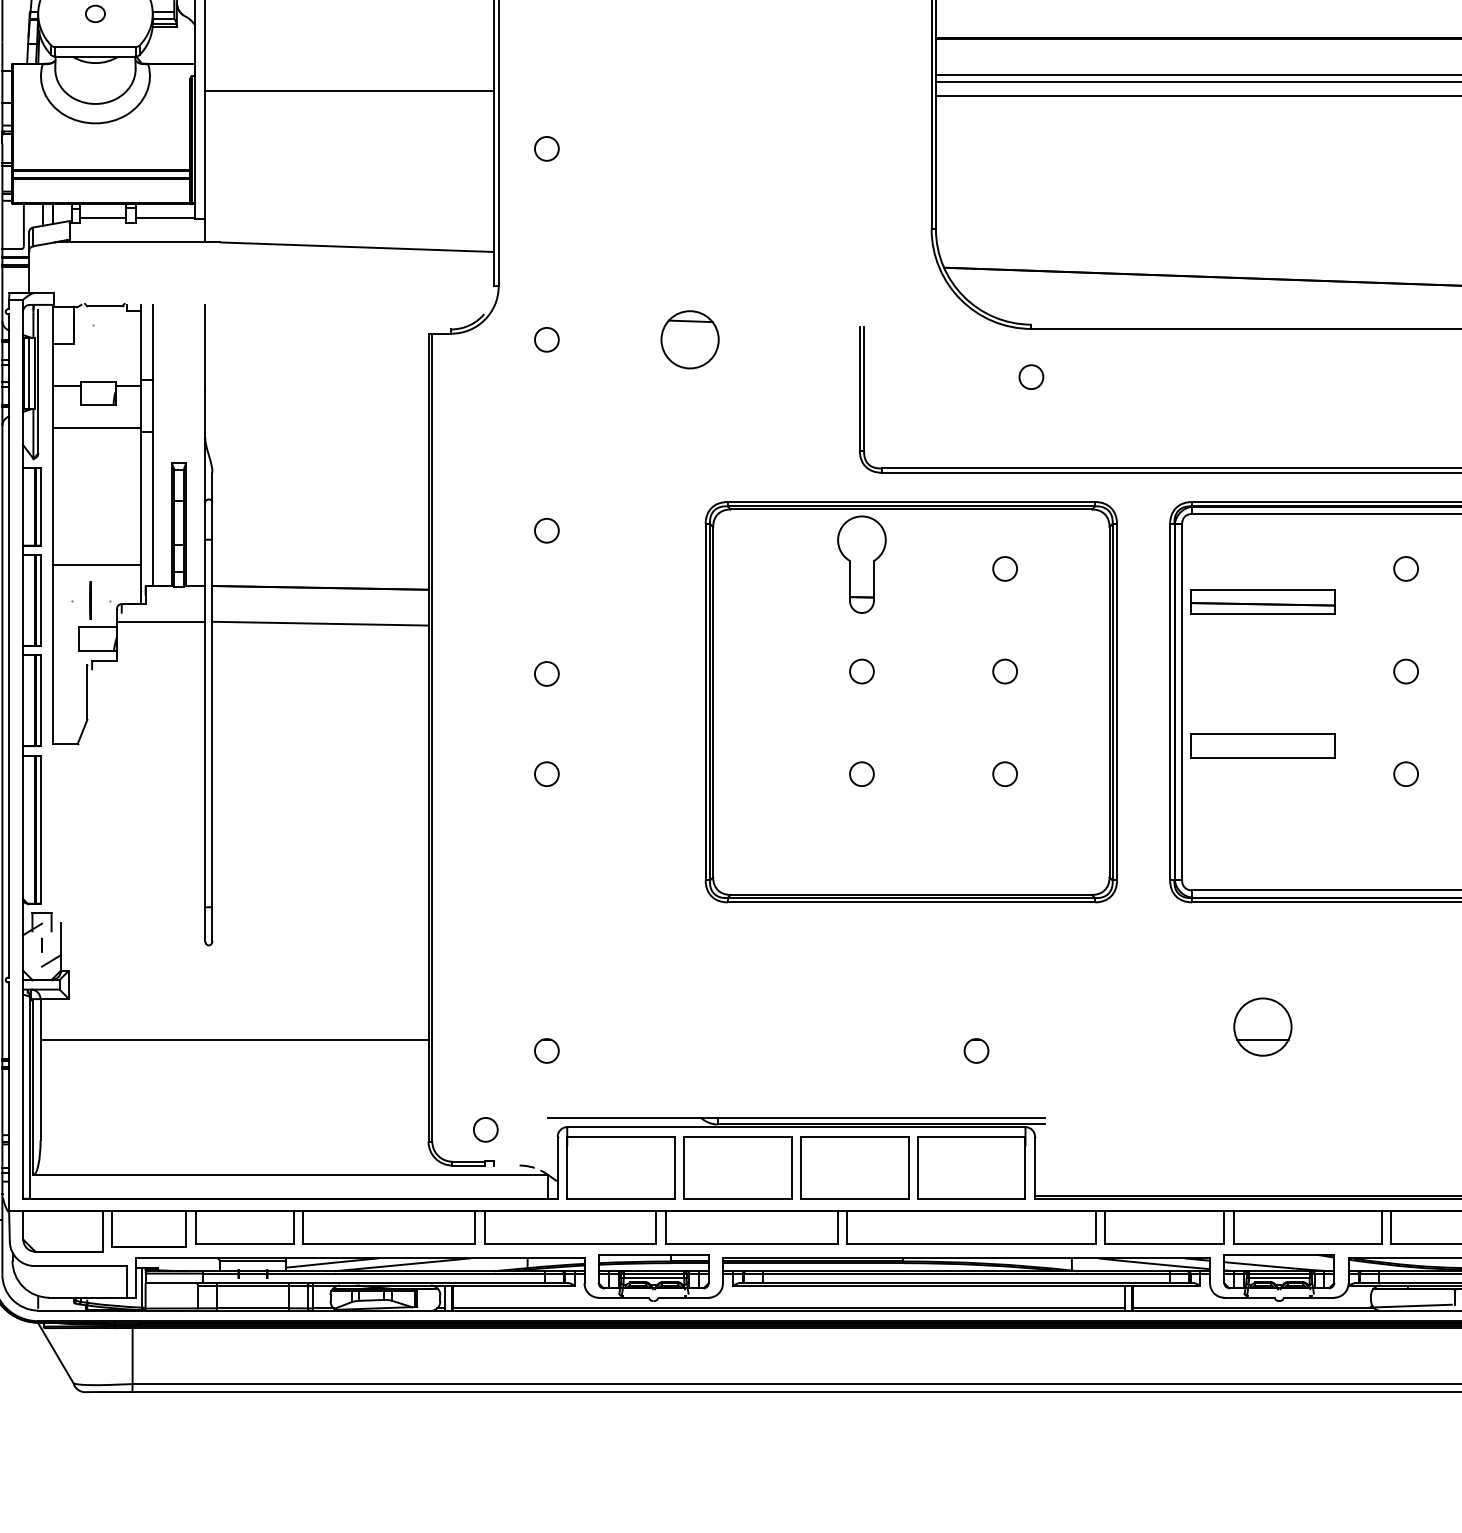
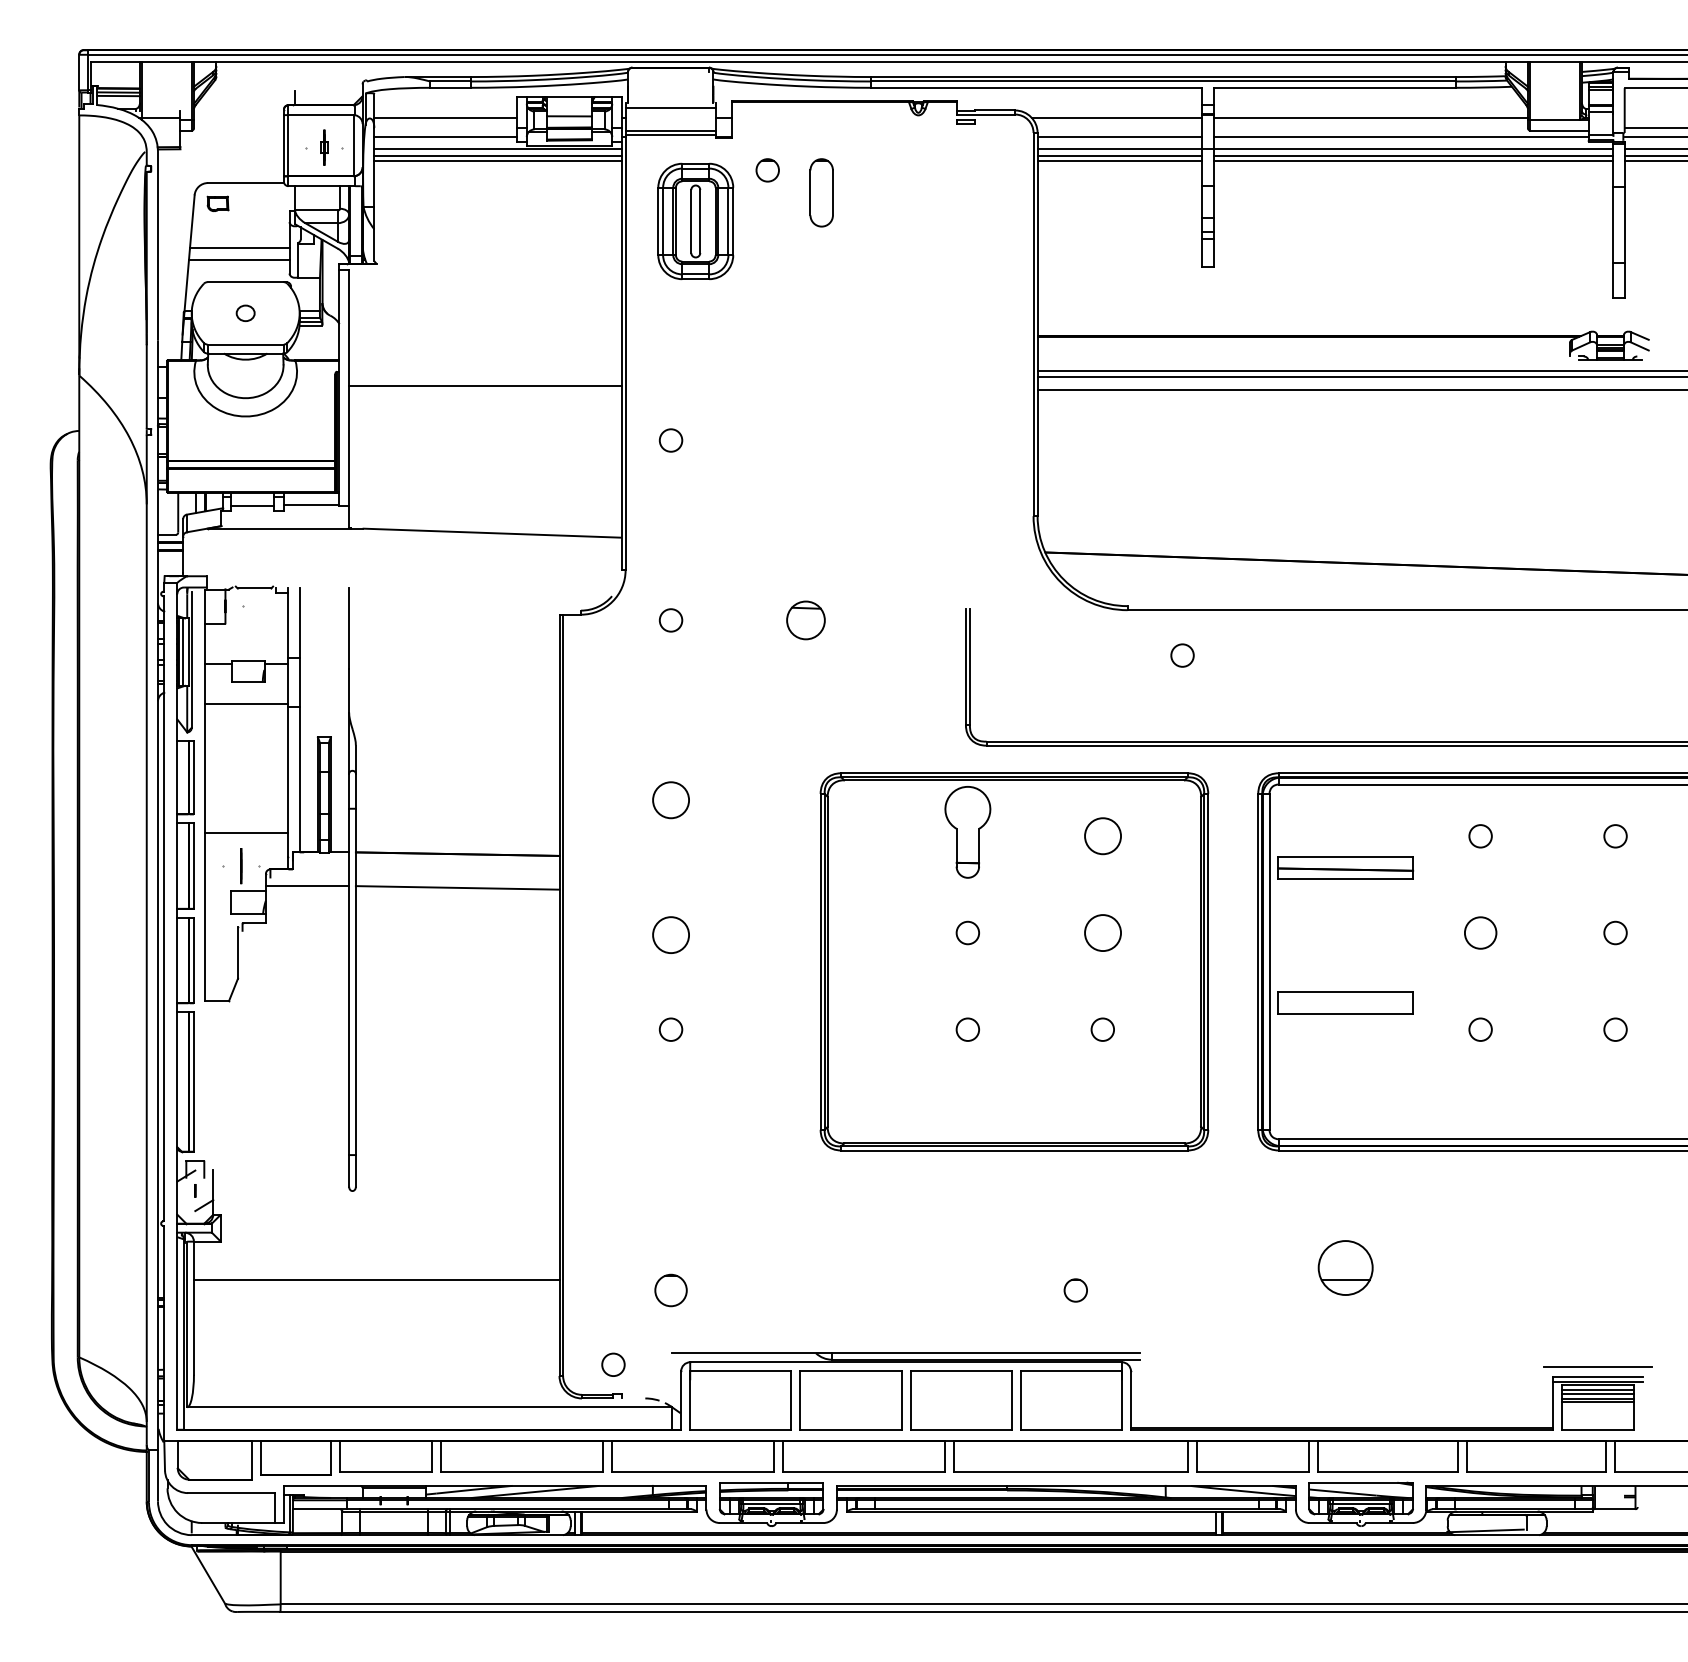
part: (689, 339) -> (805, 620), size x0.7
circle: (1031, 377) -> (1182, 655), moved
circle: (546, 530) -> (670, 800), size x1.6
circle: (1004, 569) -> (1102, 836), size x1.6
circle: (1004, 671) -> (1102, 932), size x1.6
circle: (1405, 671) -> (1480, 932), size x1.4
circle: (546, 674) -> (670, 935), size x1.6
part: (546, 1050) -> (670, 1290), size x1.4

